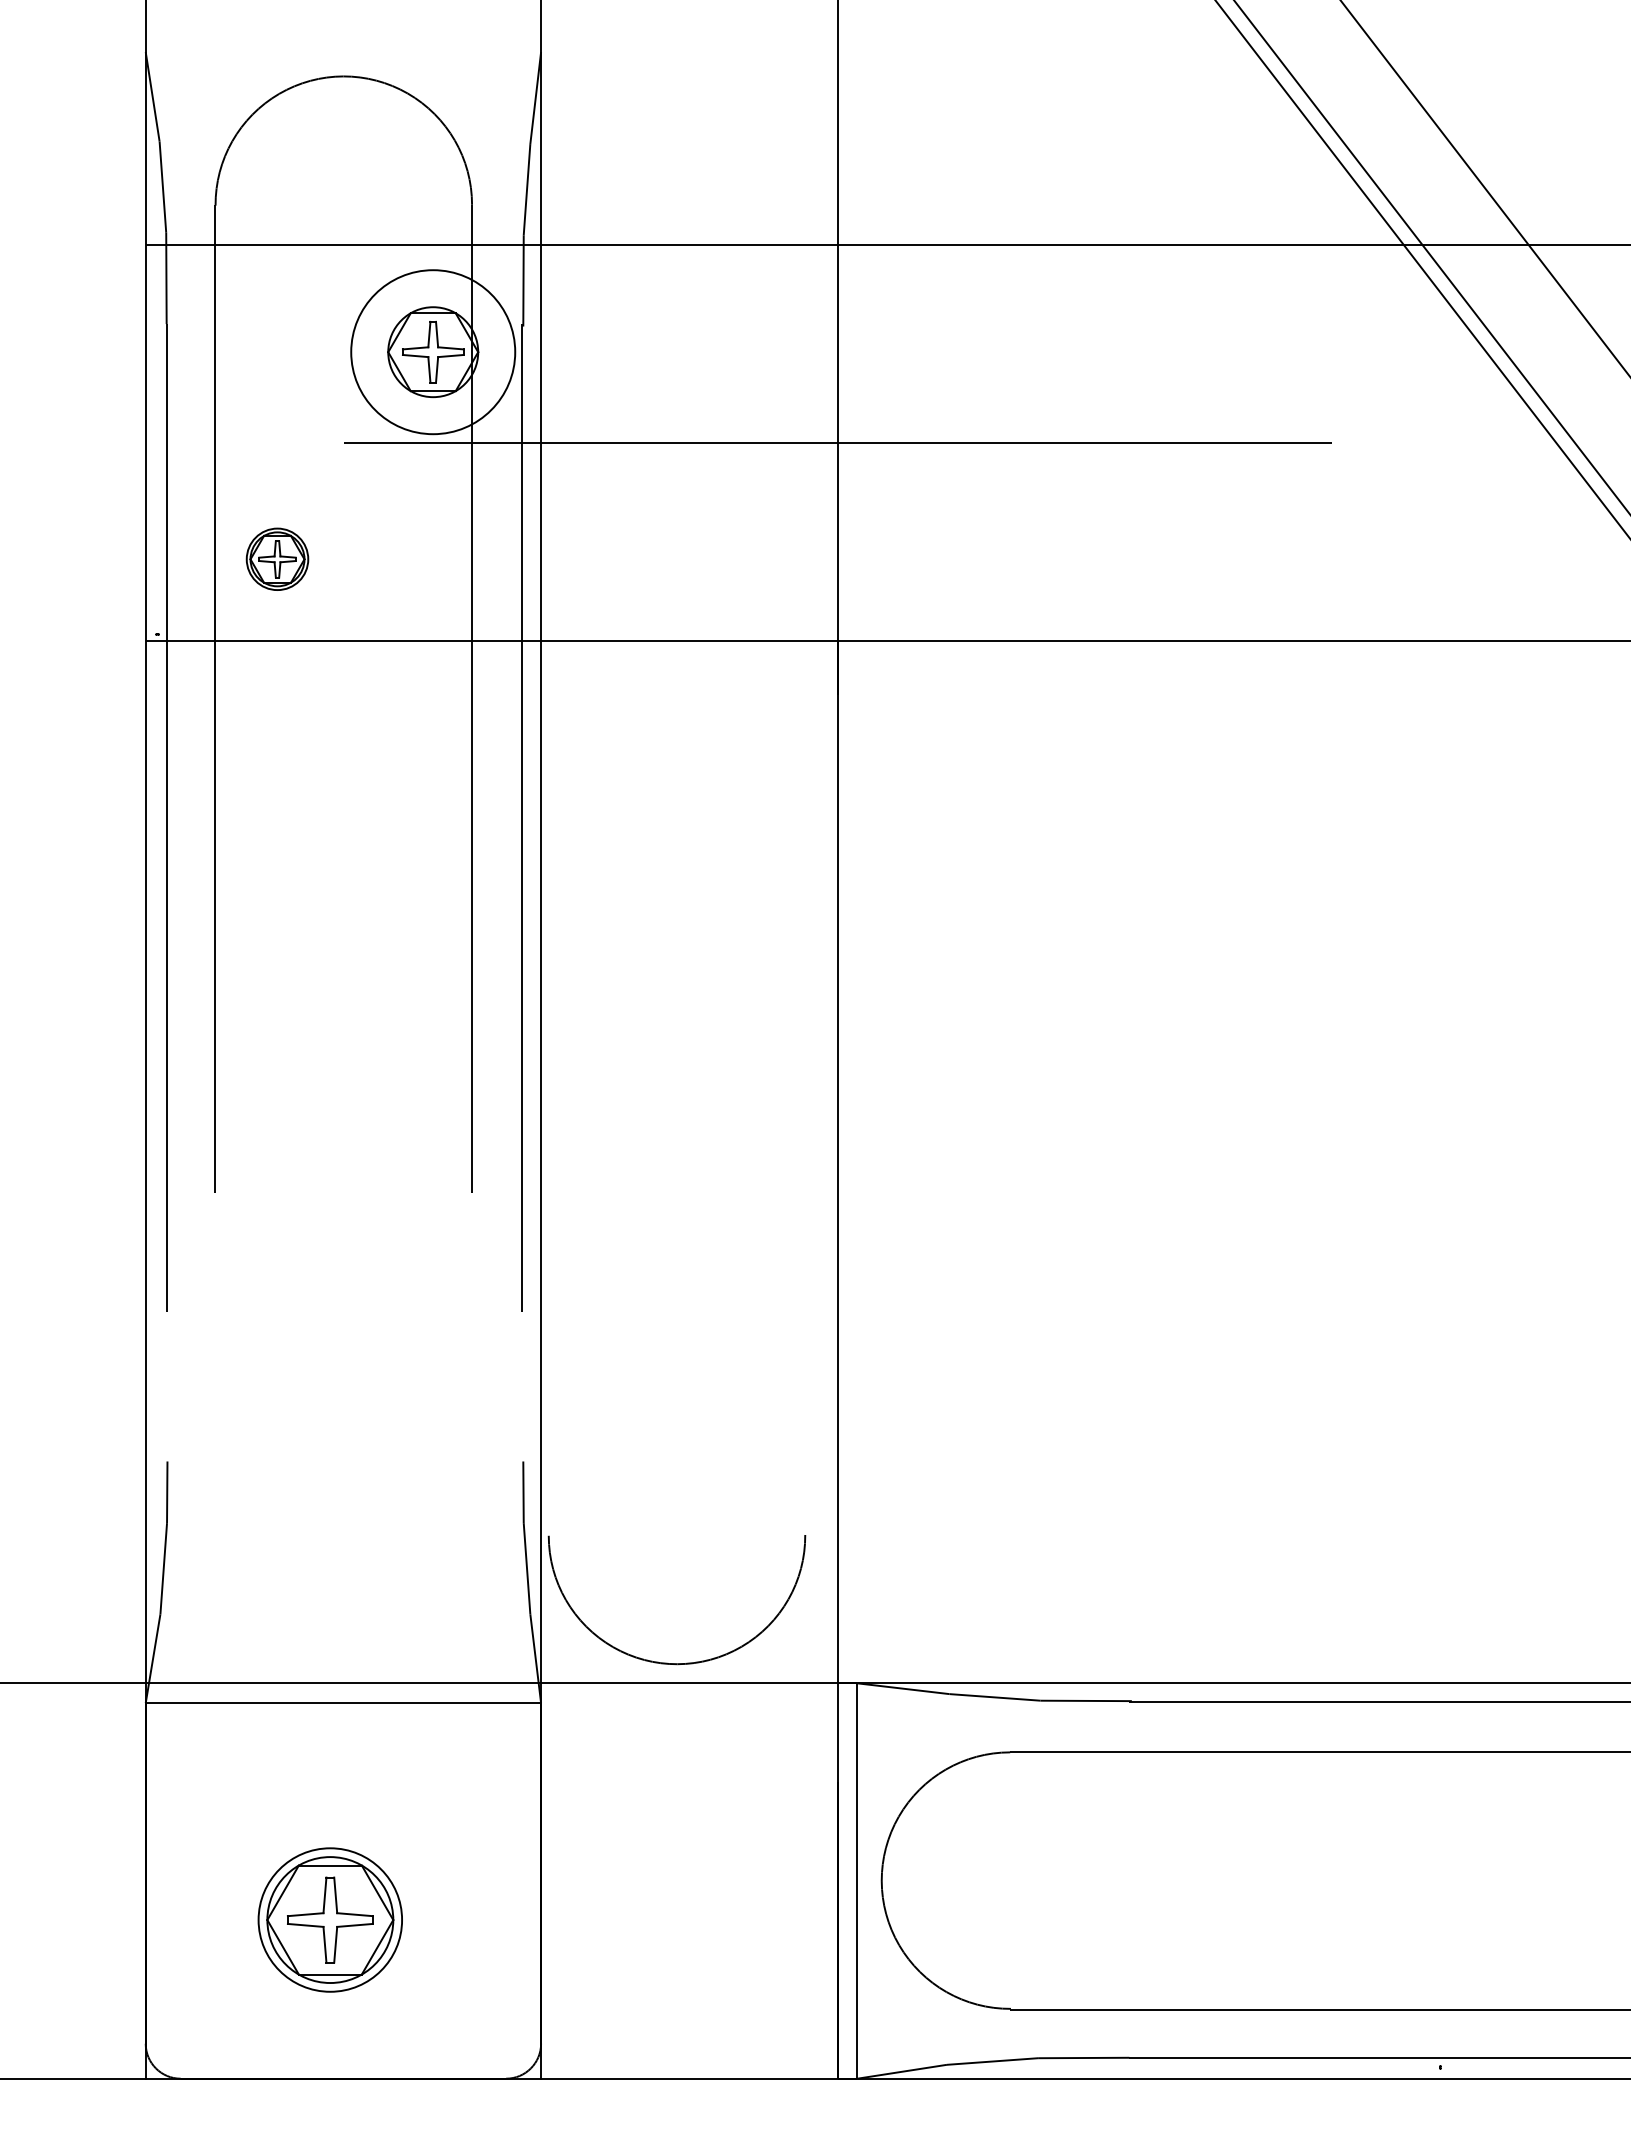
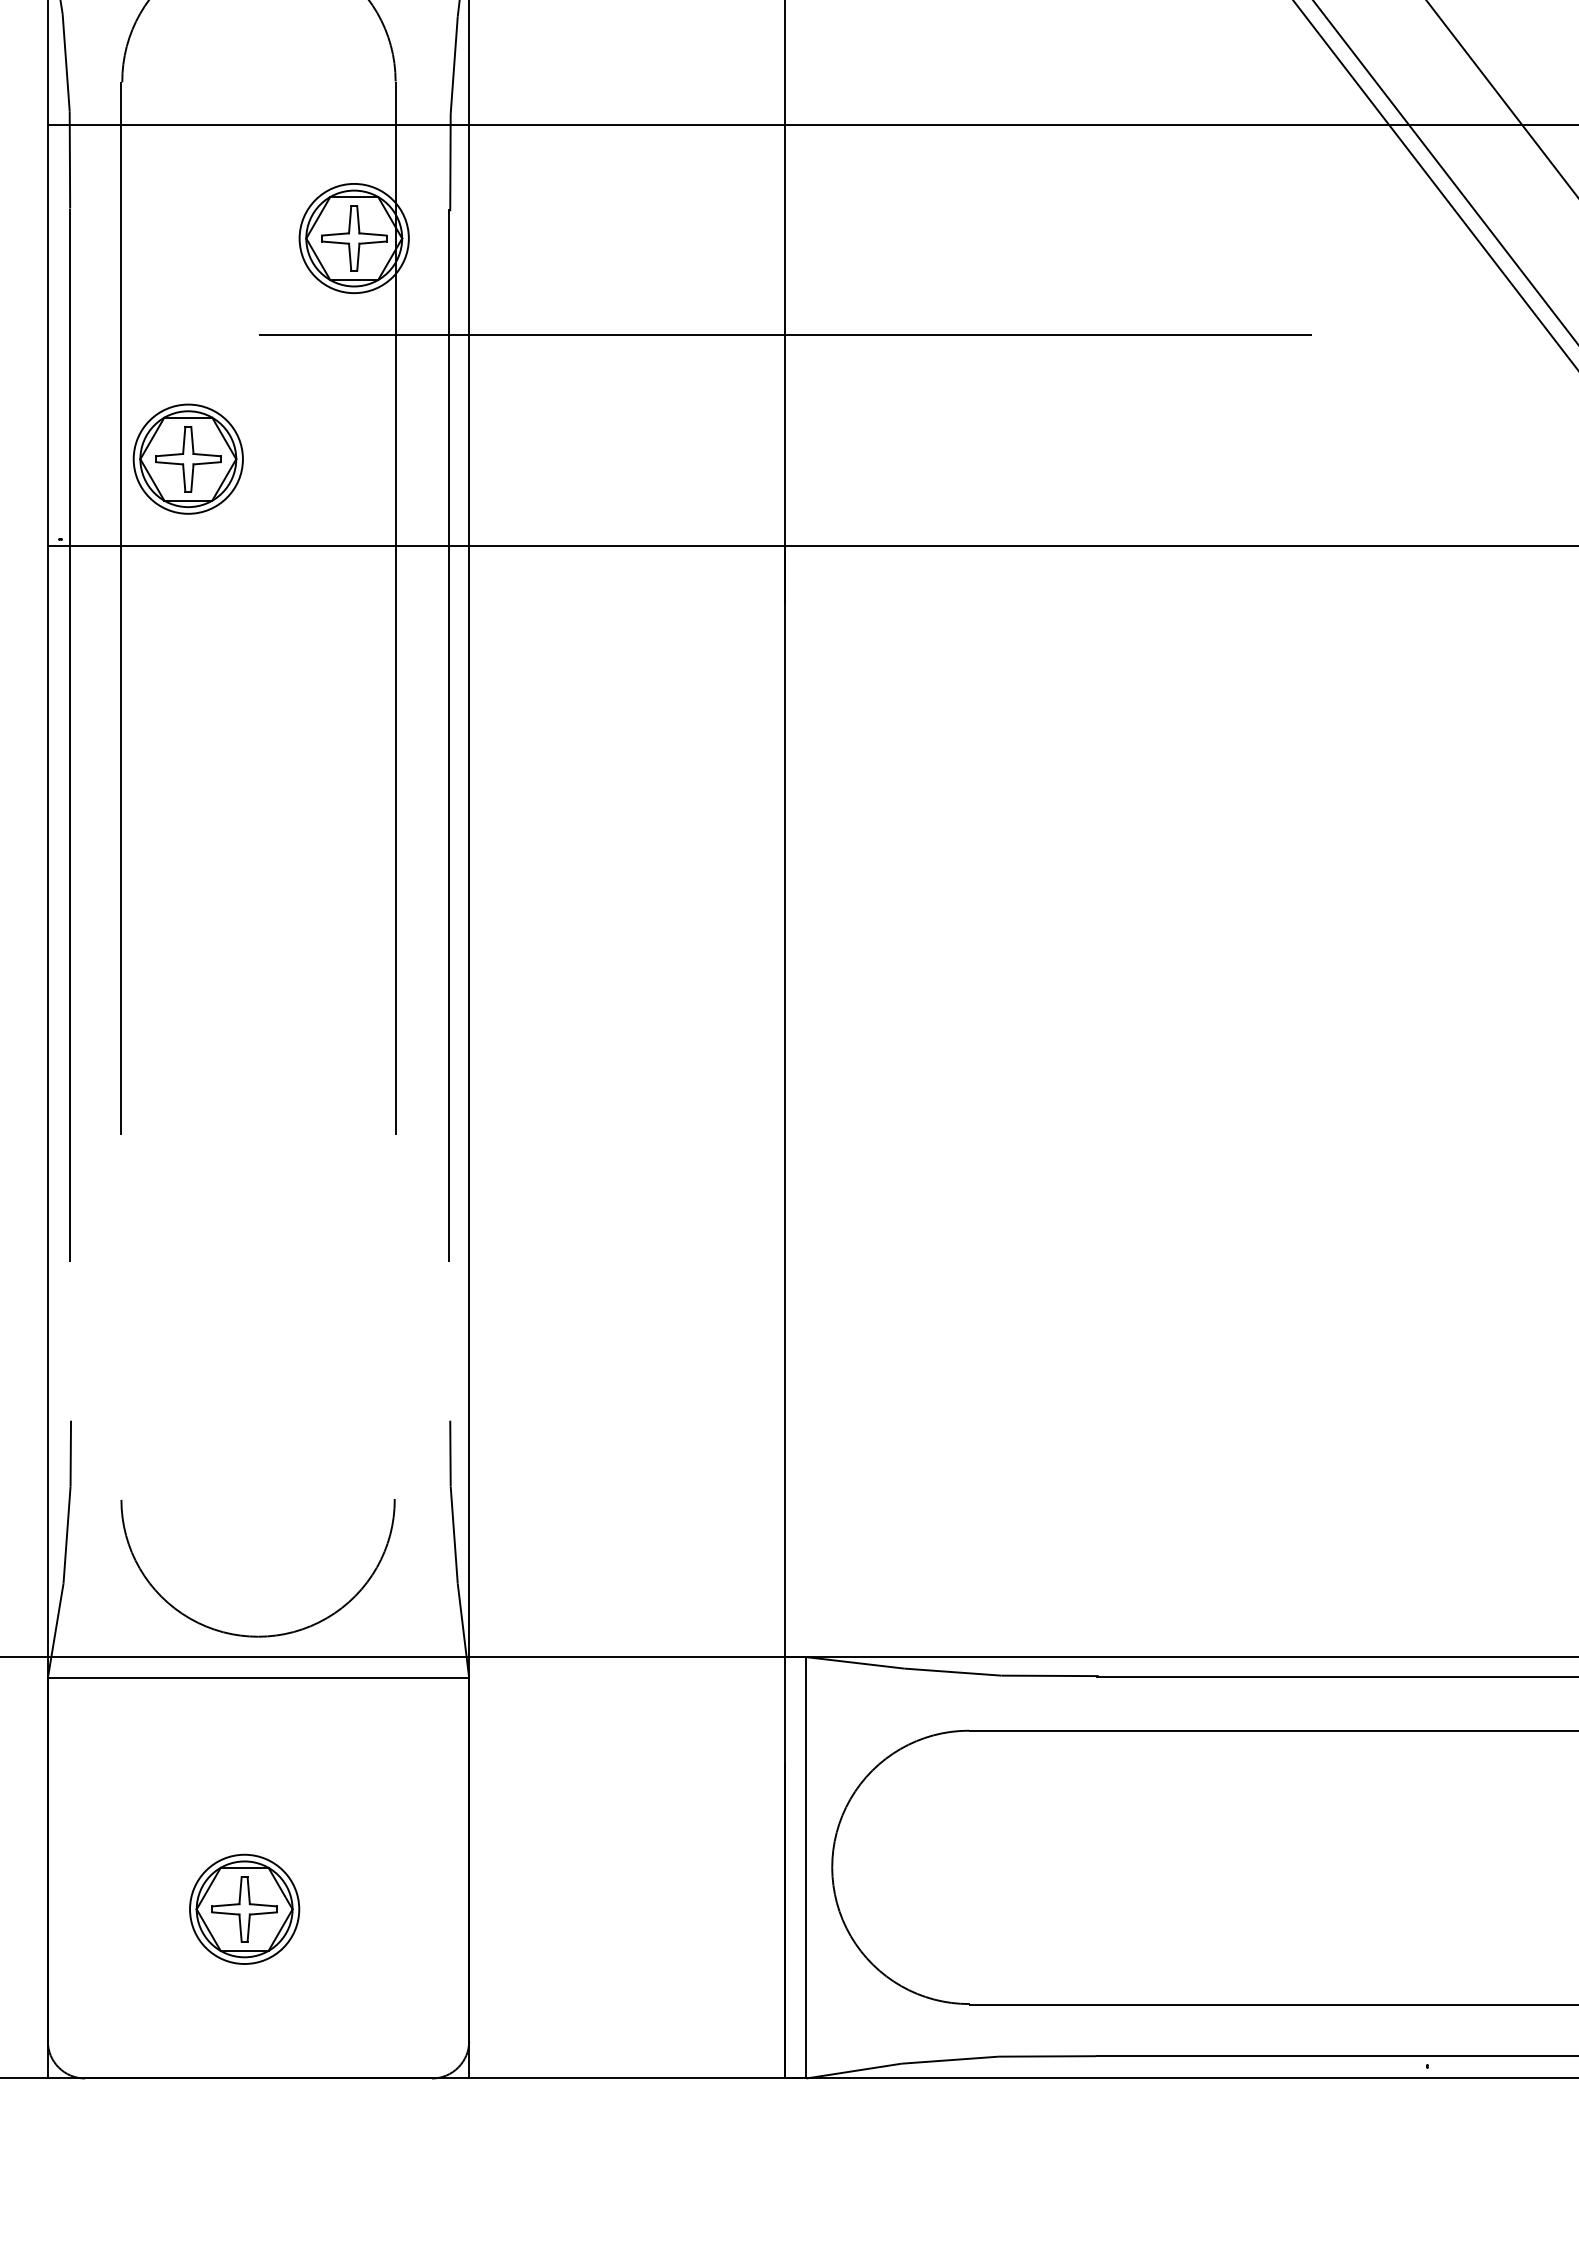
circle: (432, 351) -> (353, 237), size x0.62
part: (277, 559) -> (188, 459), size x1.67
arc: (667, 1662) -> (247, 1634), moved
part: (330, 1919) -> (244, 1908), size x0.71

